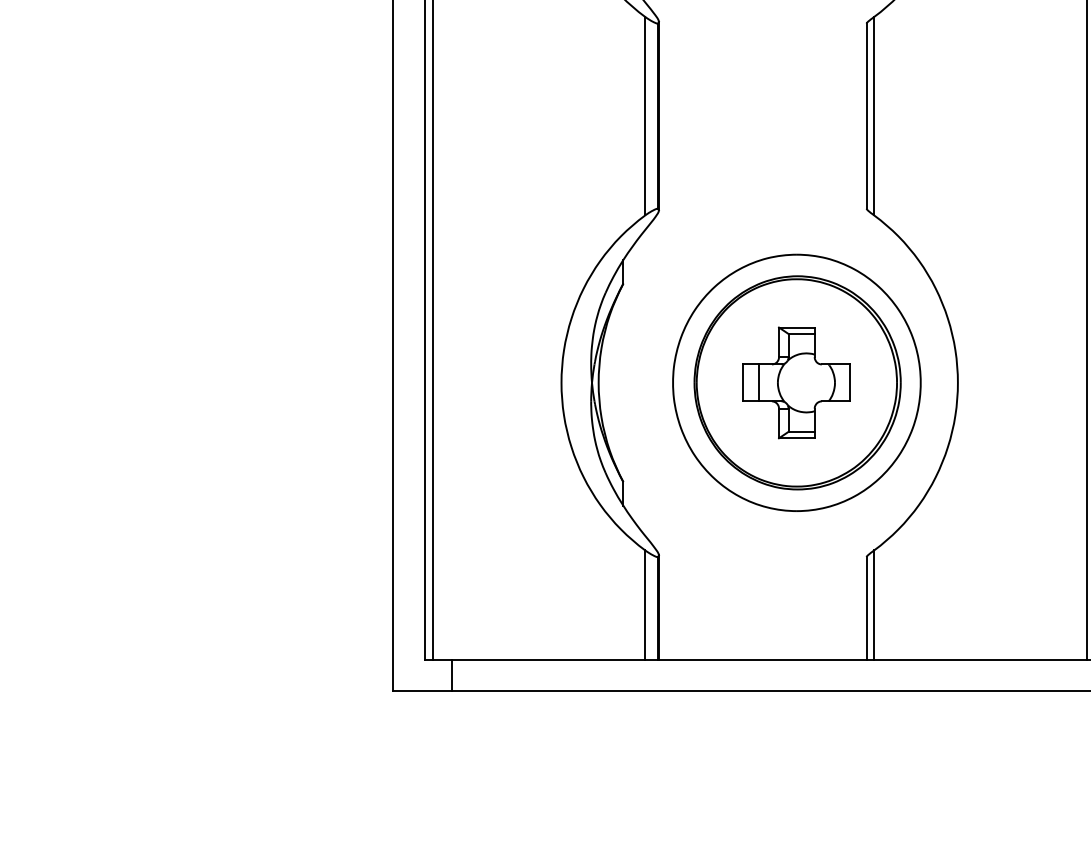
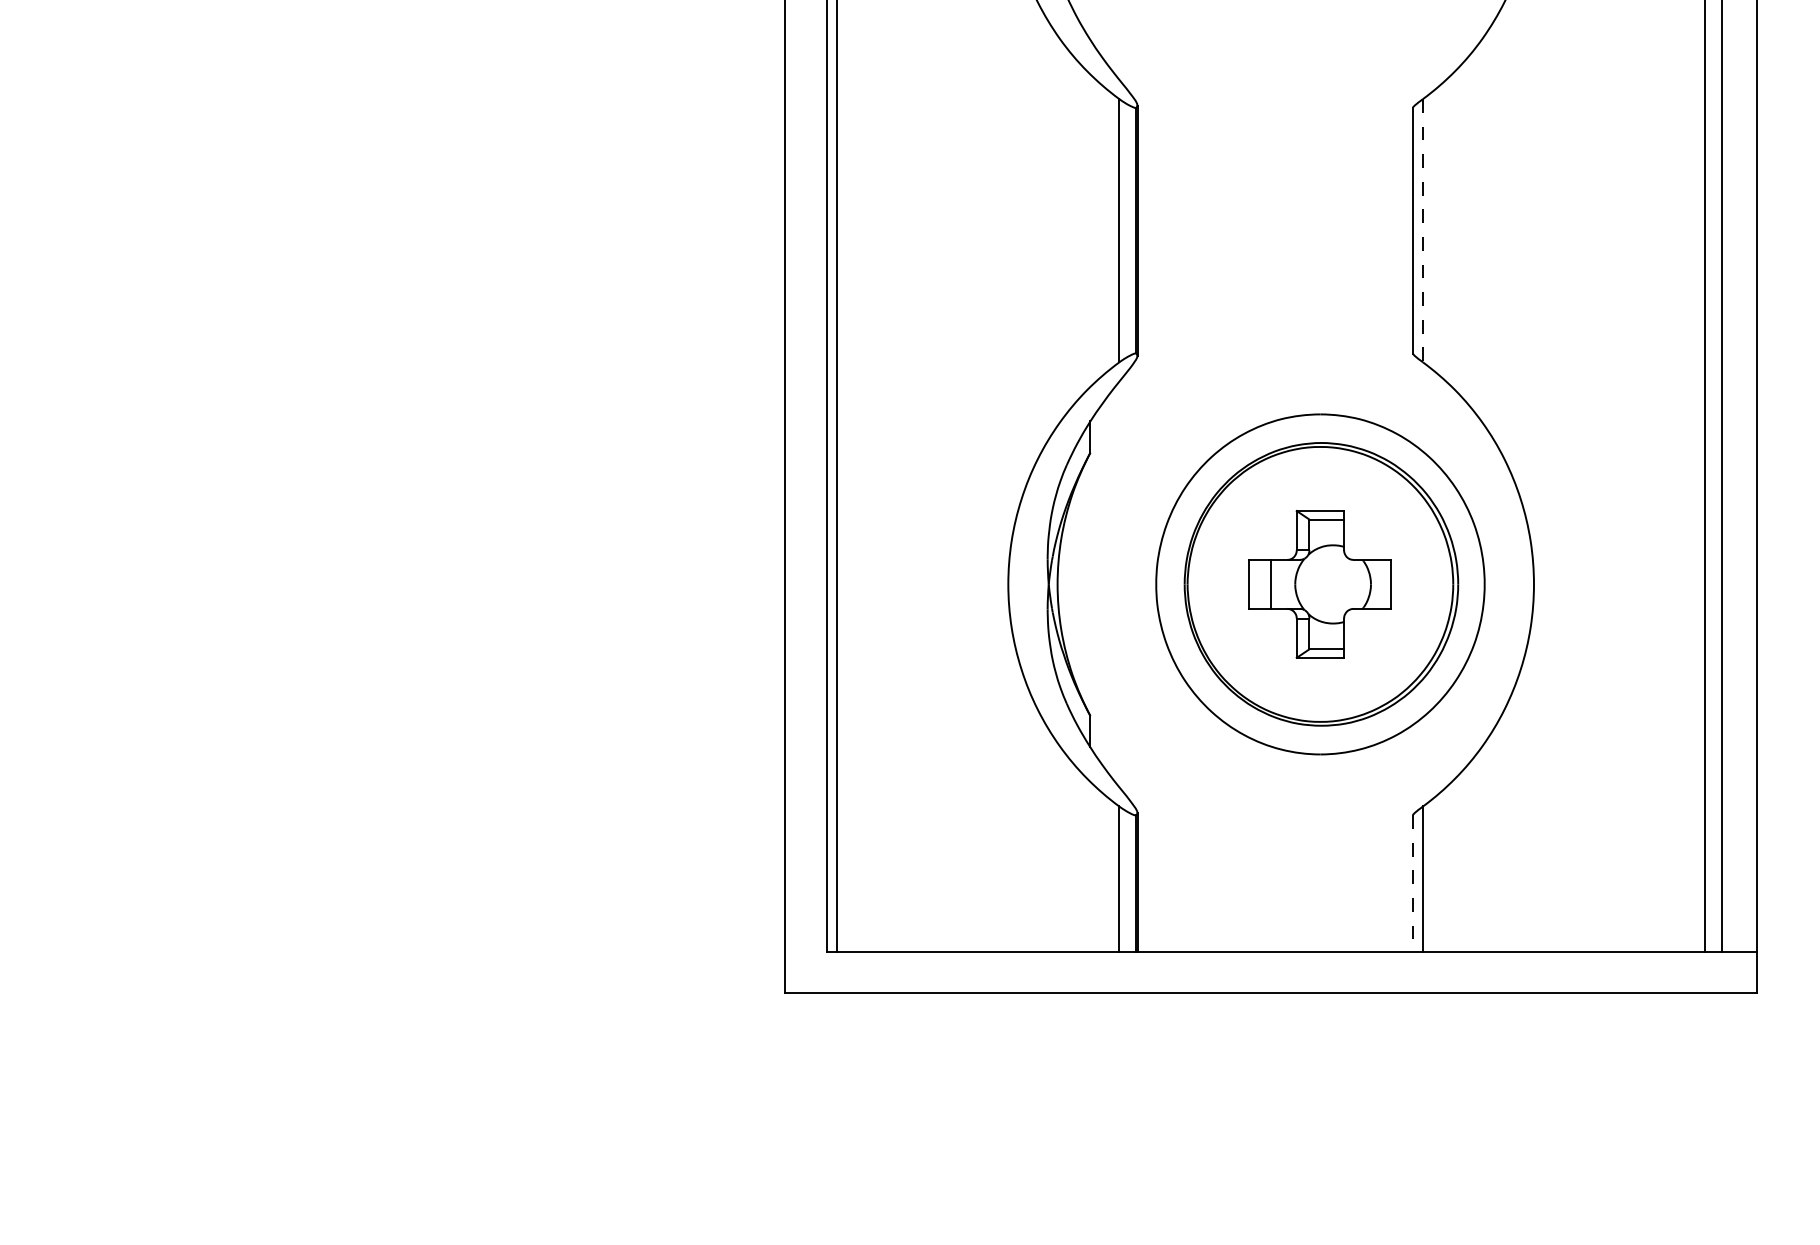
line: (874, 116) -> (1423, 230), solid -> dashed
line: (866, 608) -> (1412, 883), solid -> dashed
line: (451, 674) -> (862, 971), removed

